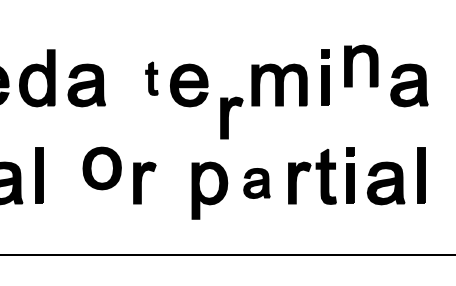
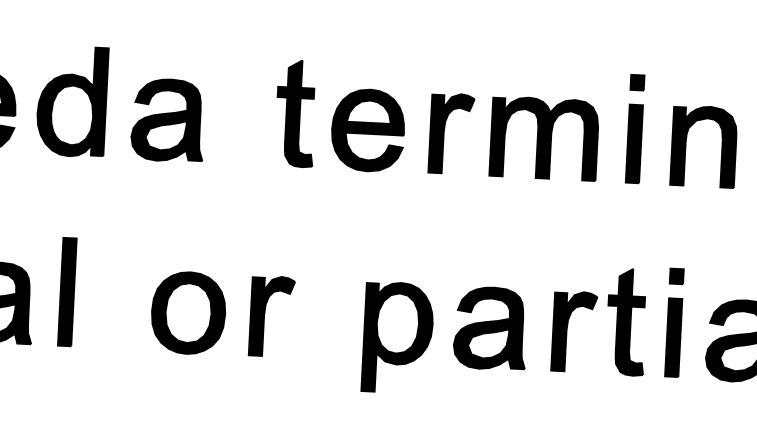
part: (369, 65) -> (720, 146), moved
part: (151, 78) -> (295, 113), size x1.67
part: (231, 117) -> (450, 132), moved
part: (101, 168) -> (187, 313), moved
part: (256, 183) -> (489, 328), size x1.43

